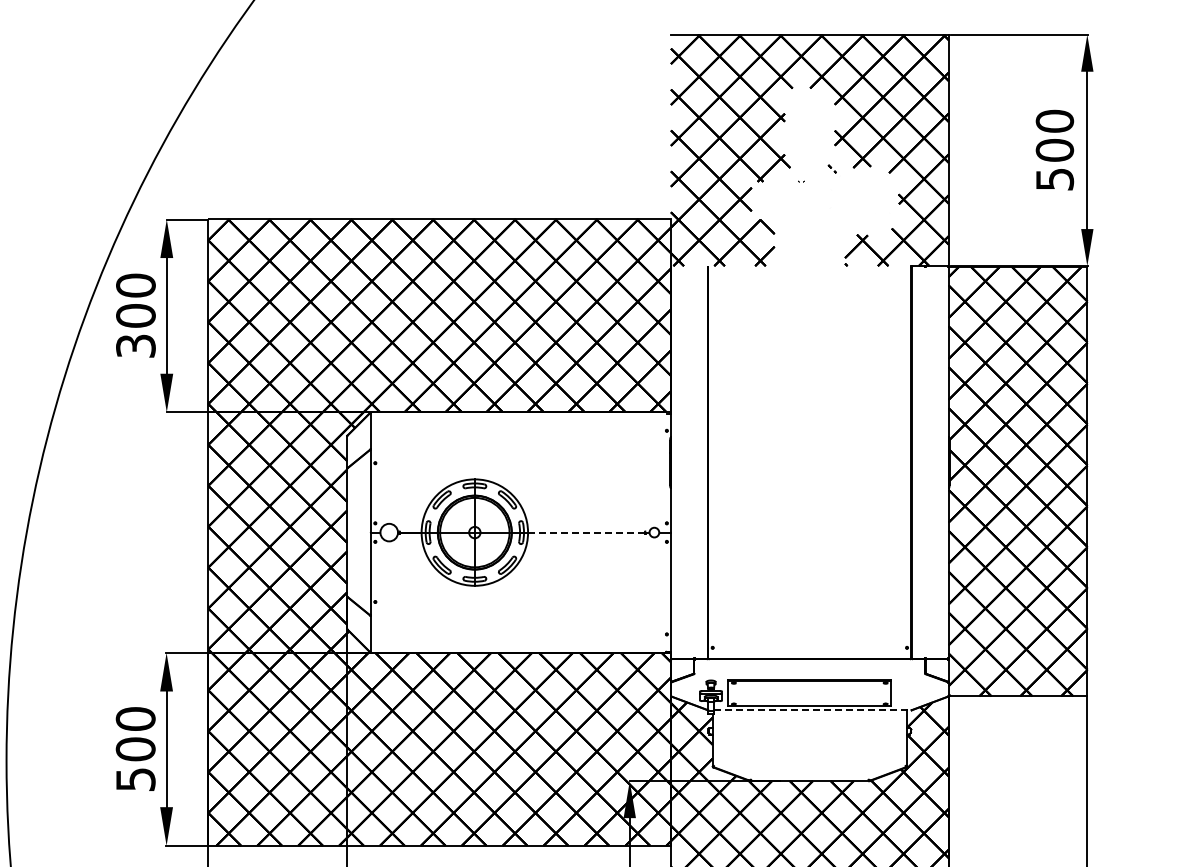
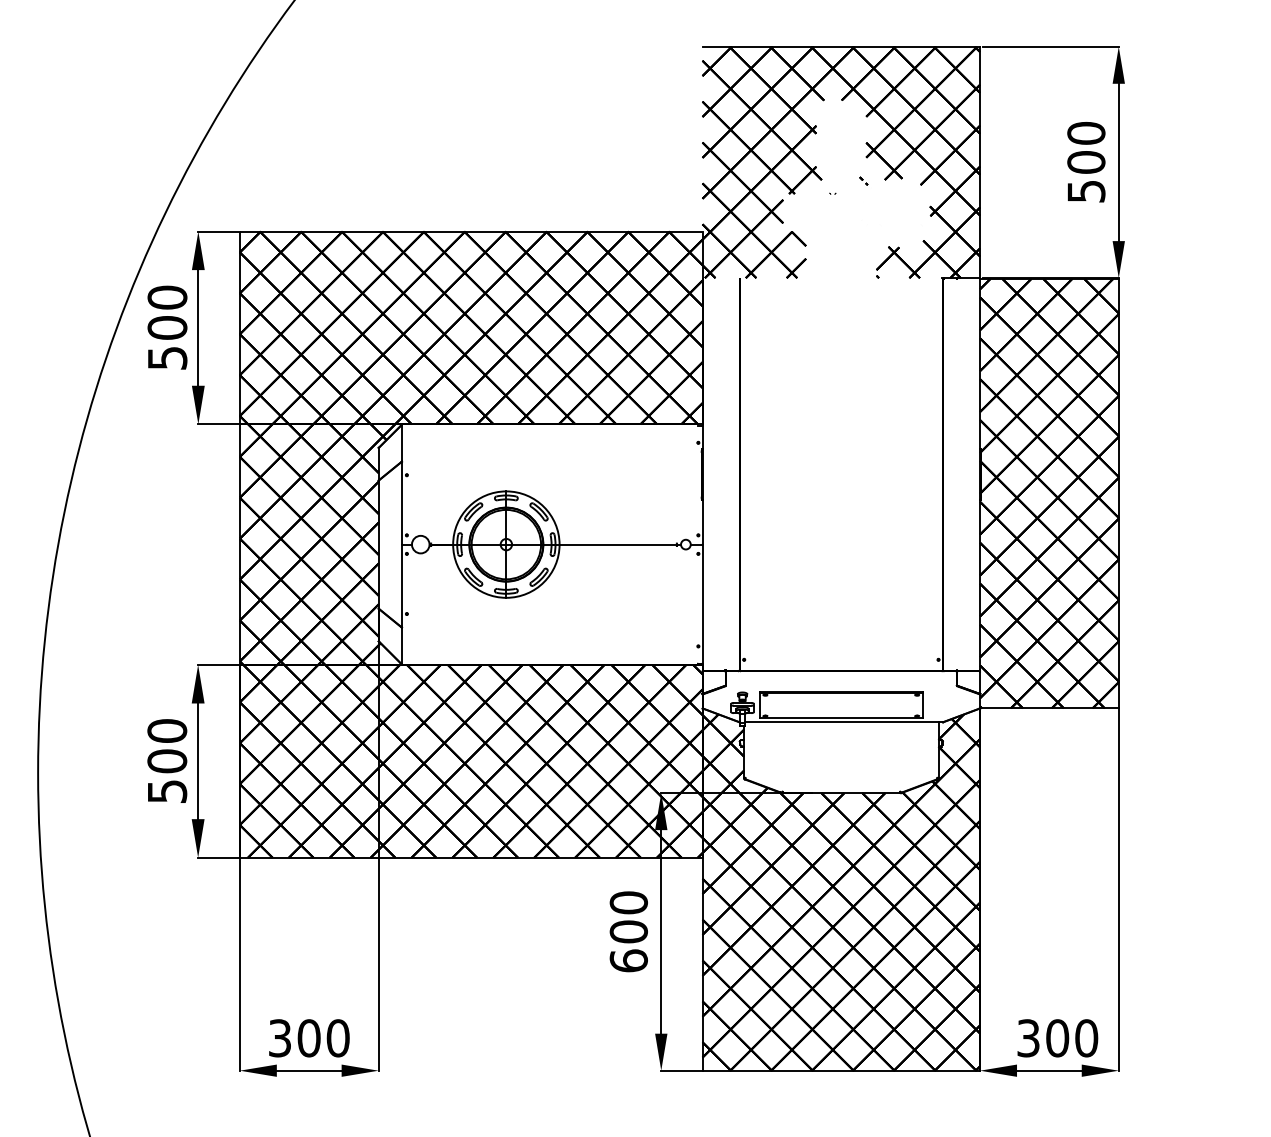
text: (134, 345) -> (166, 357), 300 -> 500
line: (586, 532) -> (618, 544), dashed -> solid
line: (813, 710) -> (844, 722), dashed -> solid

